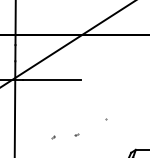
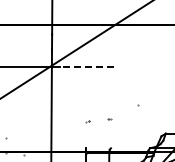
line: (51, 79) -> (86, 67), solid -> dashed

